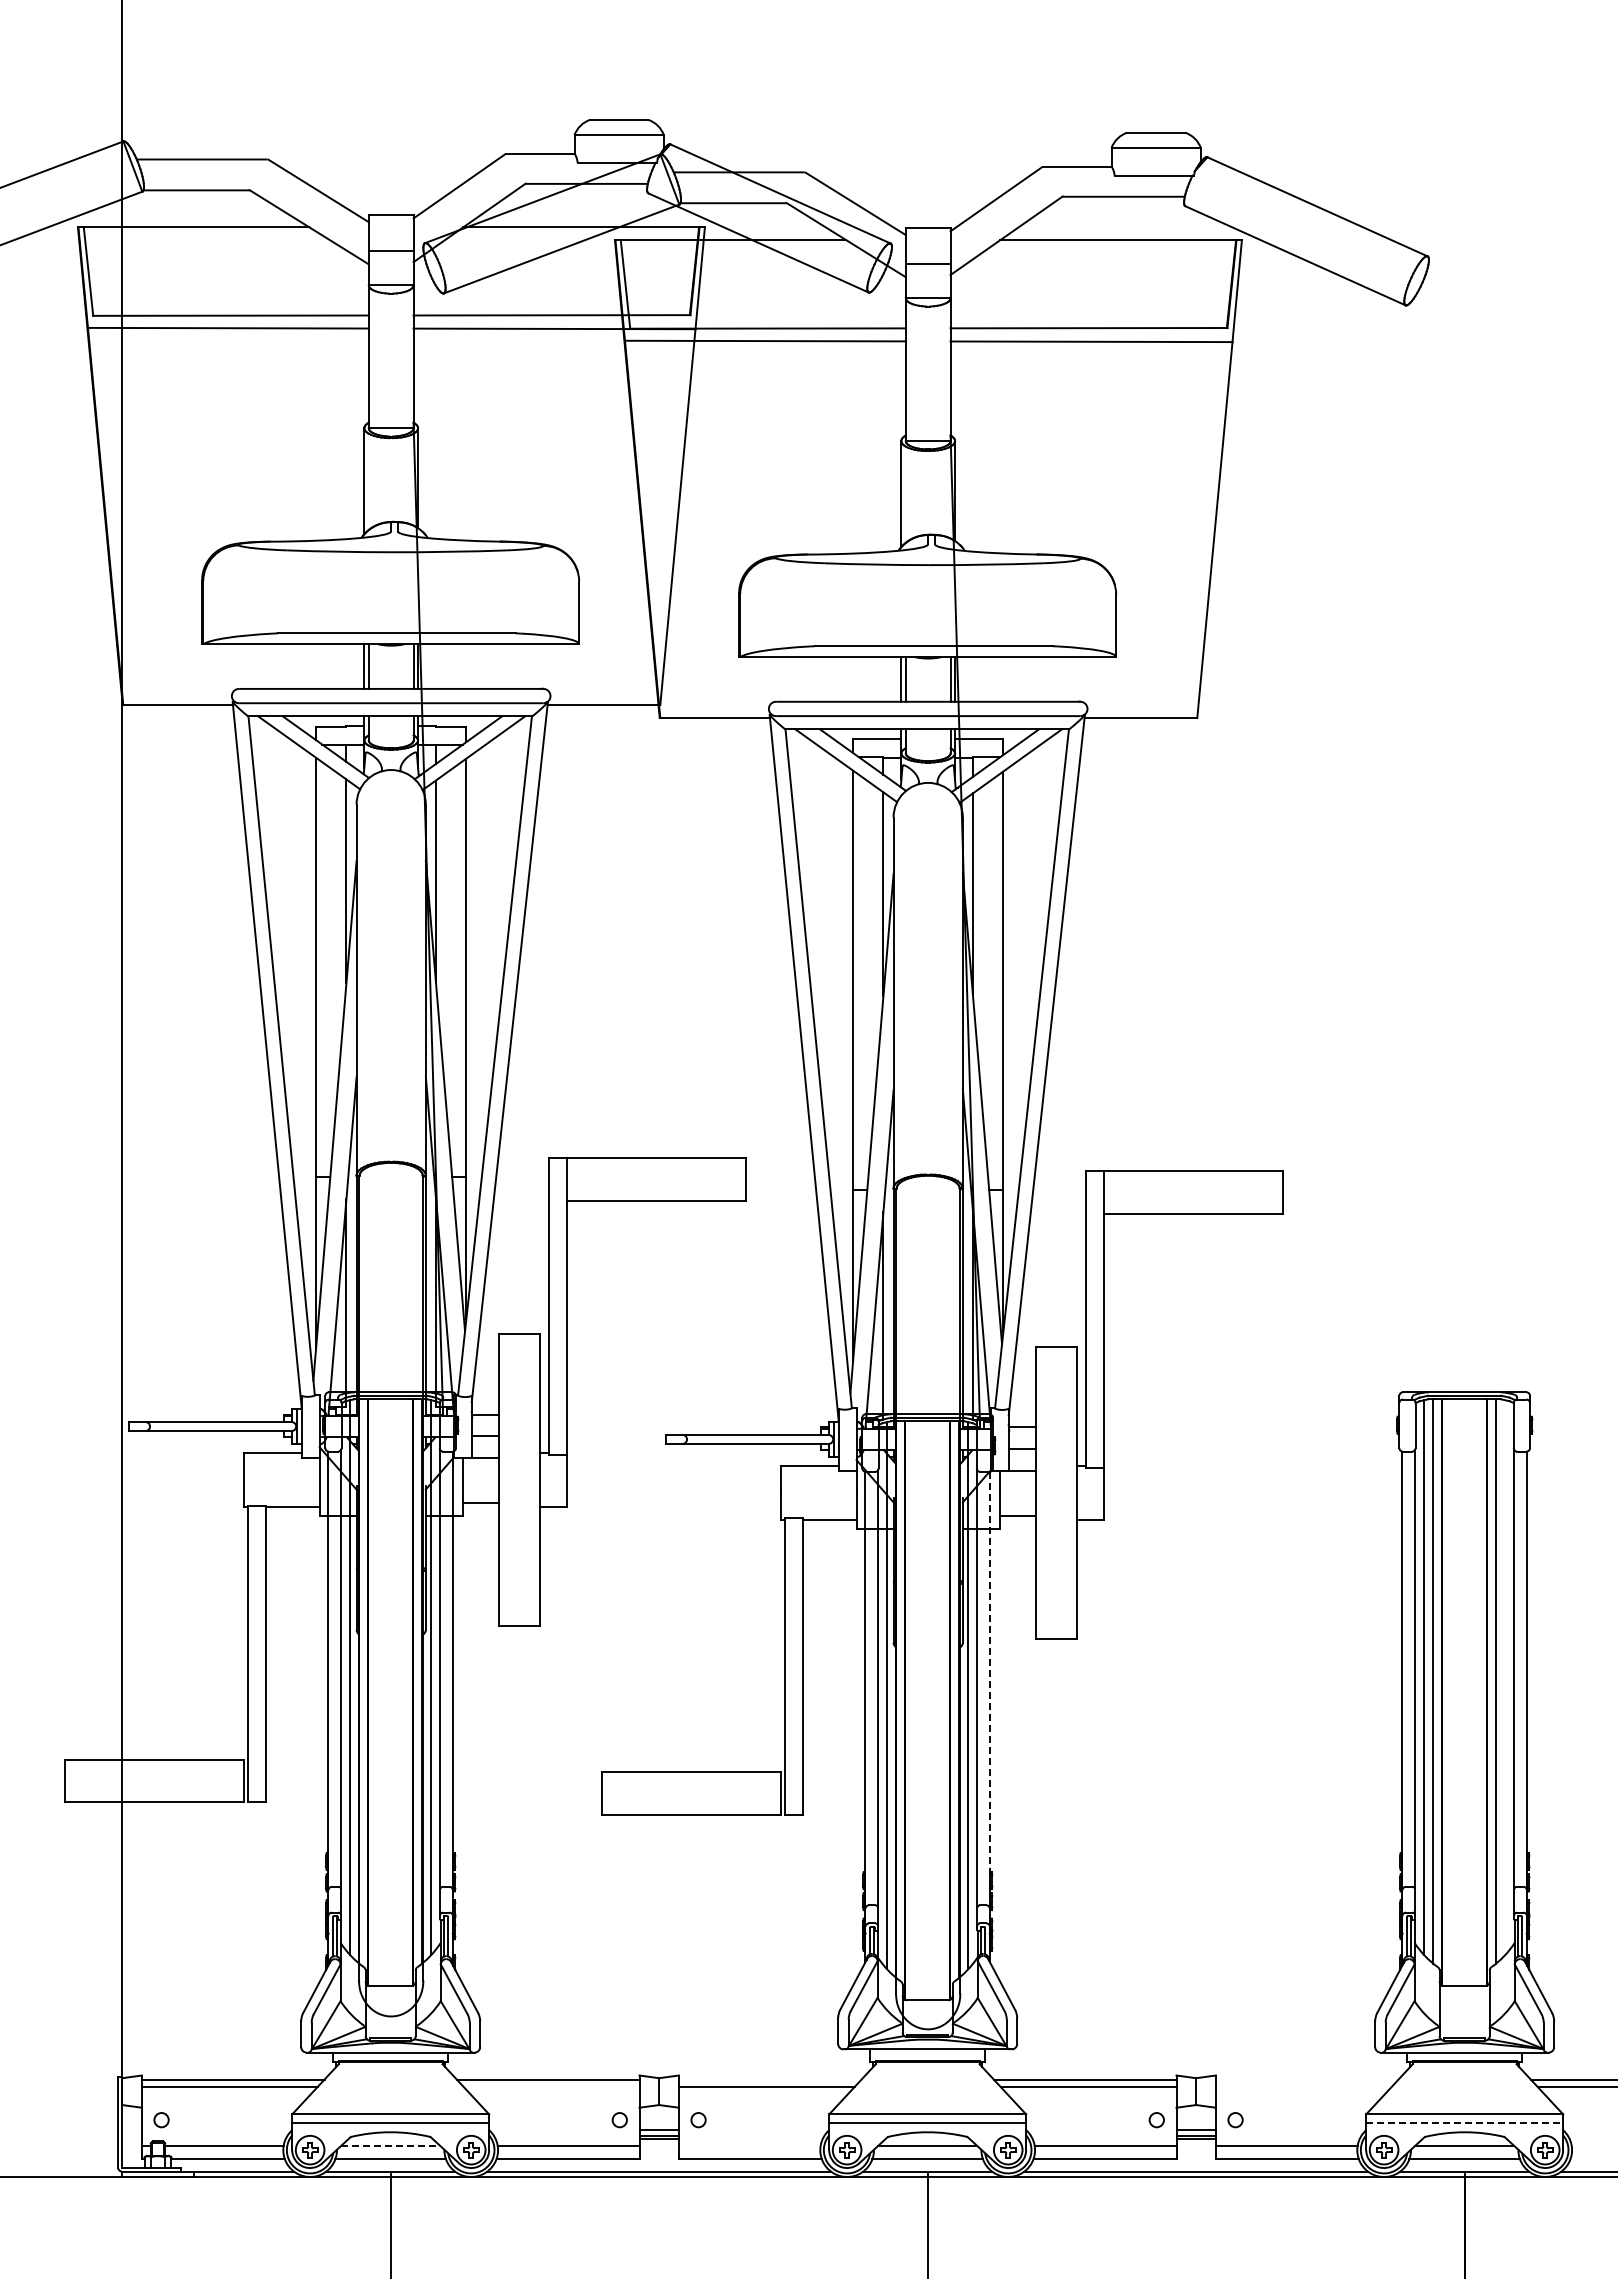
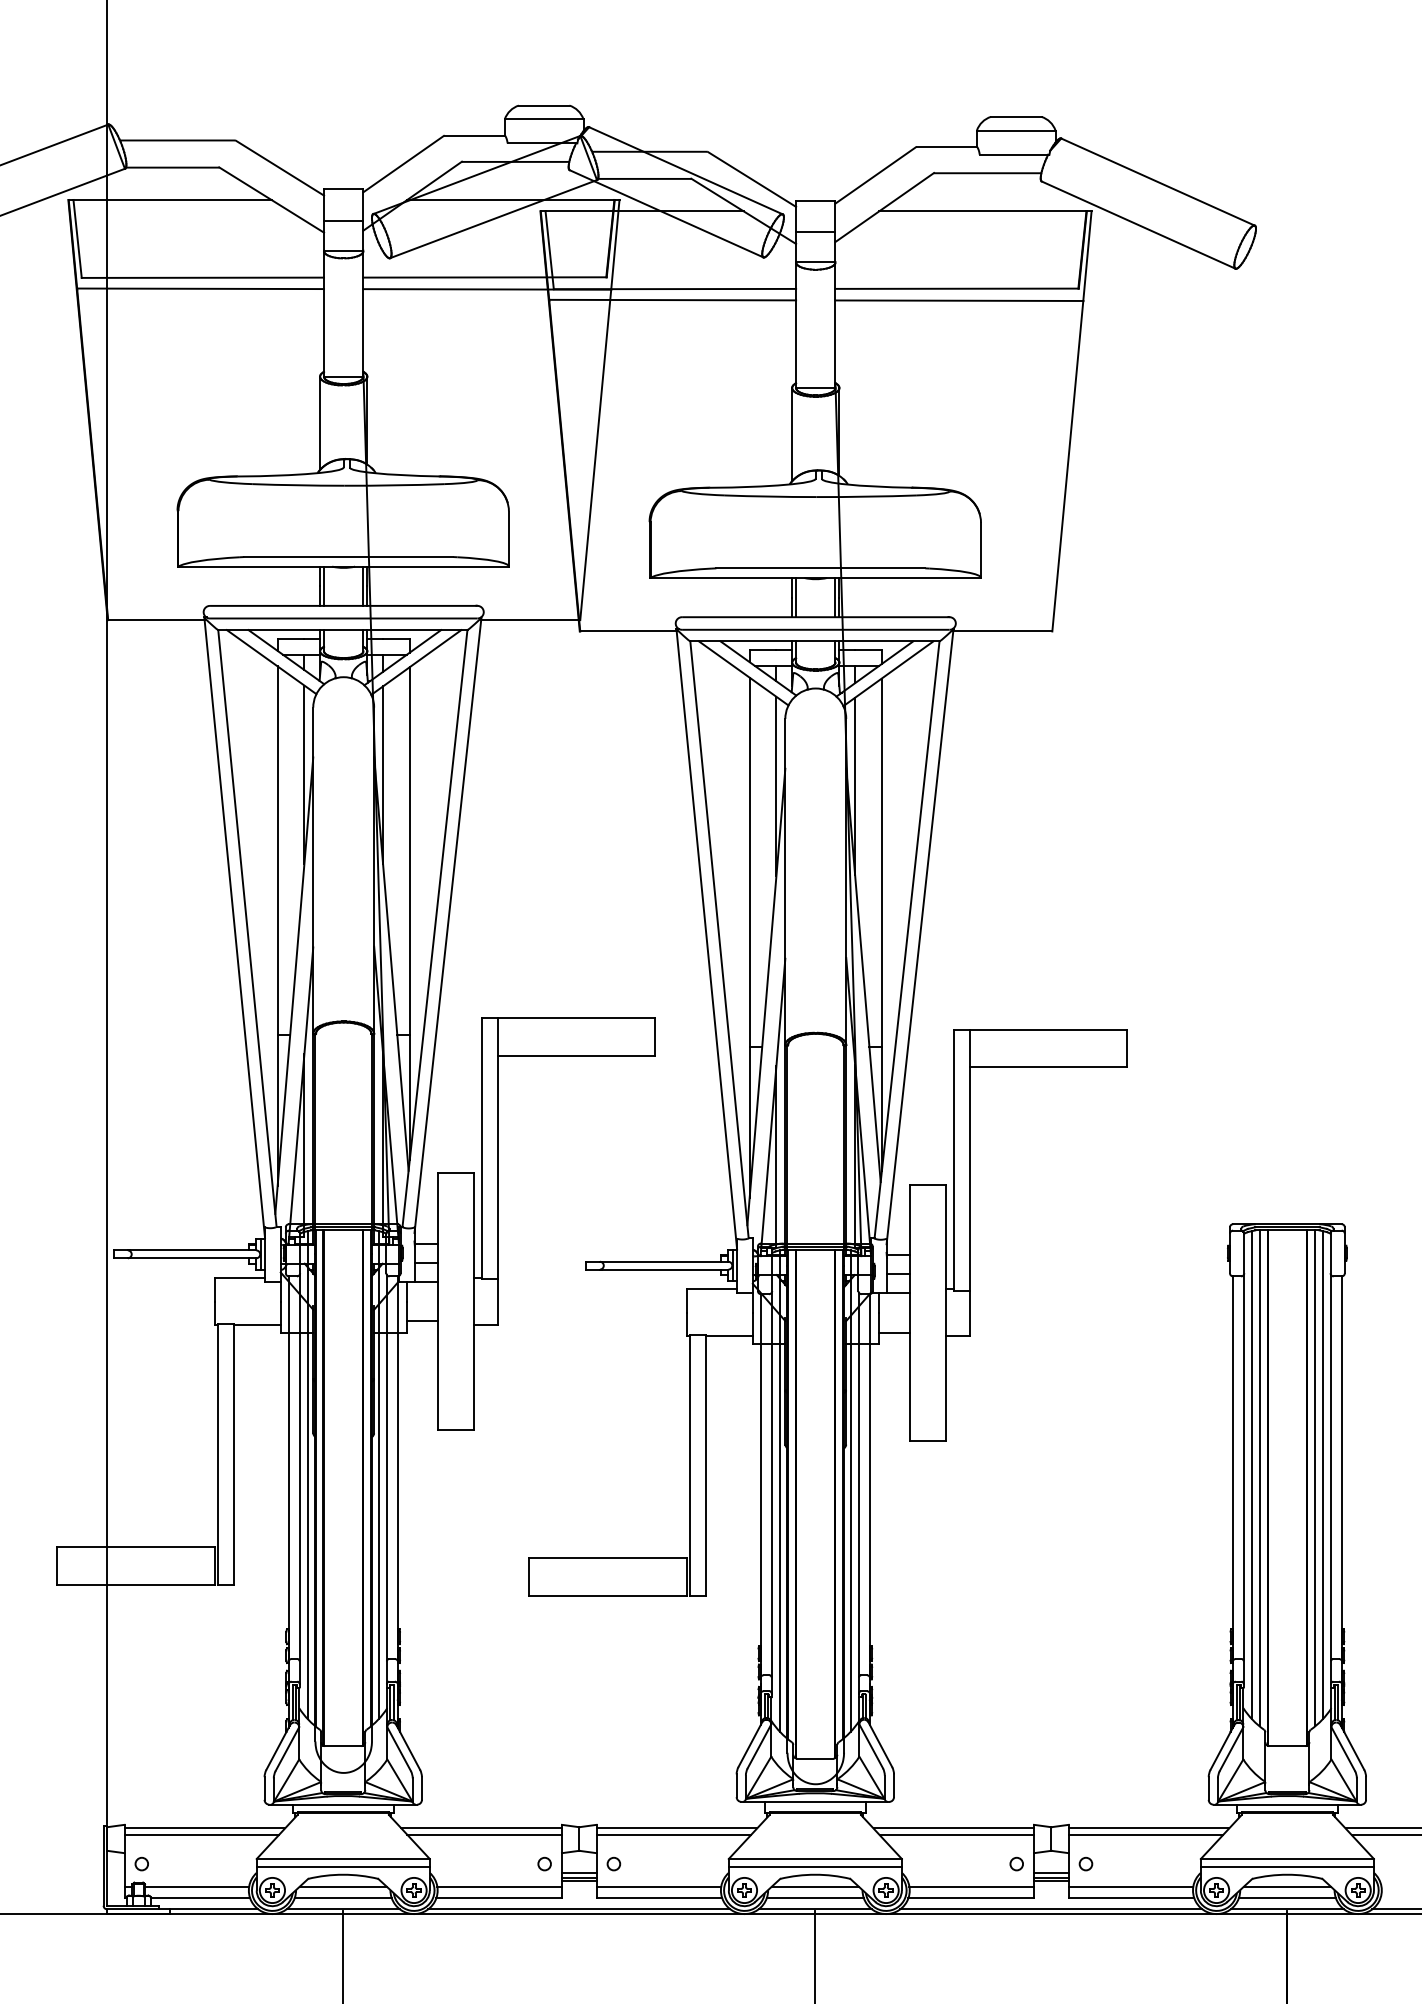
line: (1505, 1677) -> (1323, 1474), added
line: (989, 1690) -> (869, 1486), dashed -> solid
line: (769, 2079) -> (676, 1828), added
line: (1306, 2079) -> (1148, 1828), added
line: (551, 2086) -> (484, 1834), added
line: (1303, 2086) -> (1145, 1834), added
line: (1465, 2123) -> (1288, 1867), dashed -> solid
line: (390, 2146) -> (343, 1887), dashed -> solid
line: (749, 2146) -> (658, 1887), added

